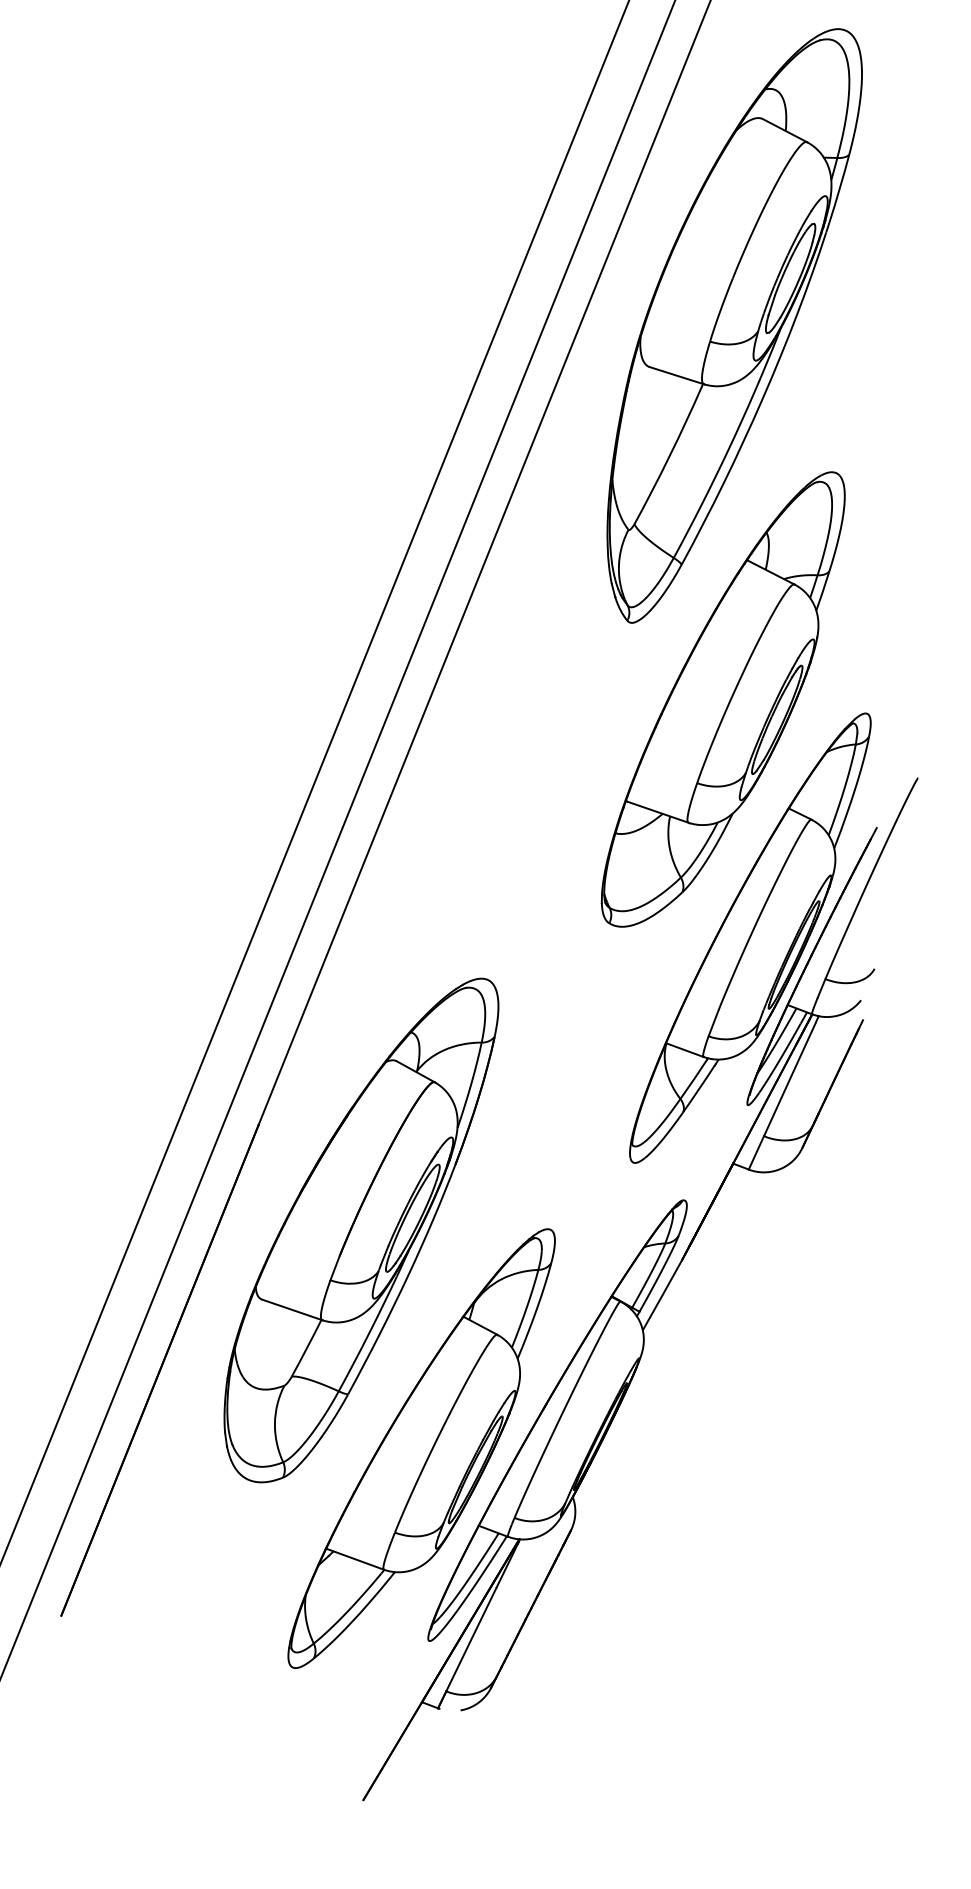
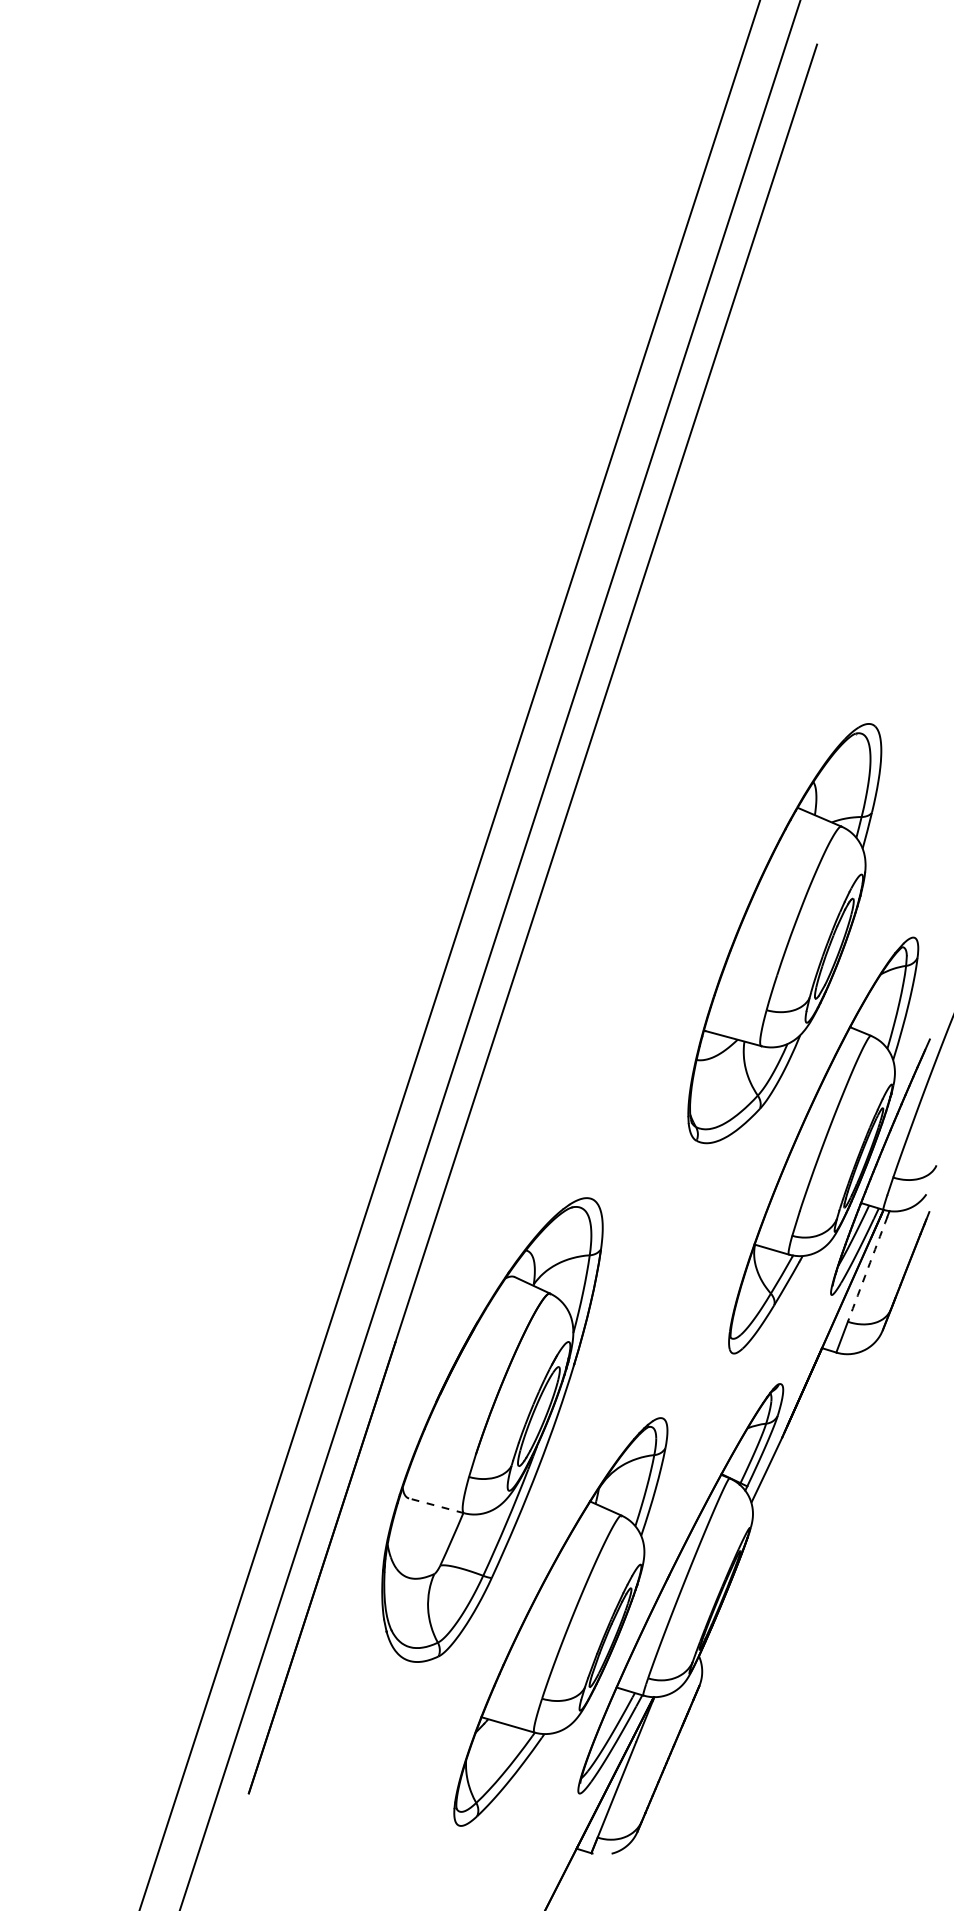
part: (732, 325) -> (770, 598), removed
arc: (789, 1079) -> (867, 1269), solid -> dashed
line: (292, 1309) -> (436, 1505), solid -> dashed

